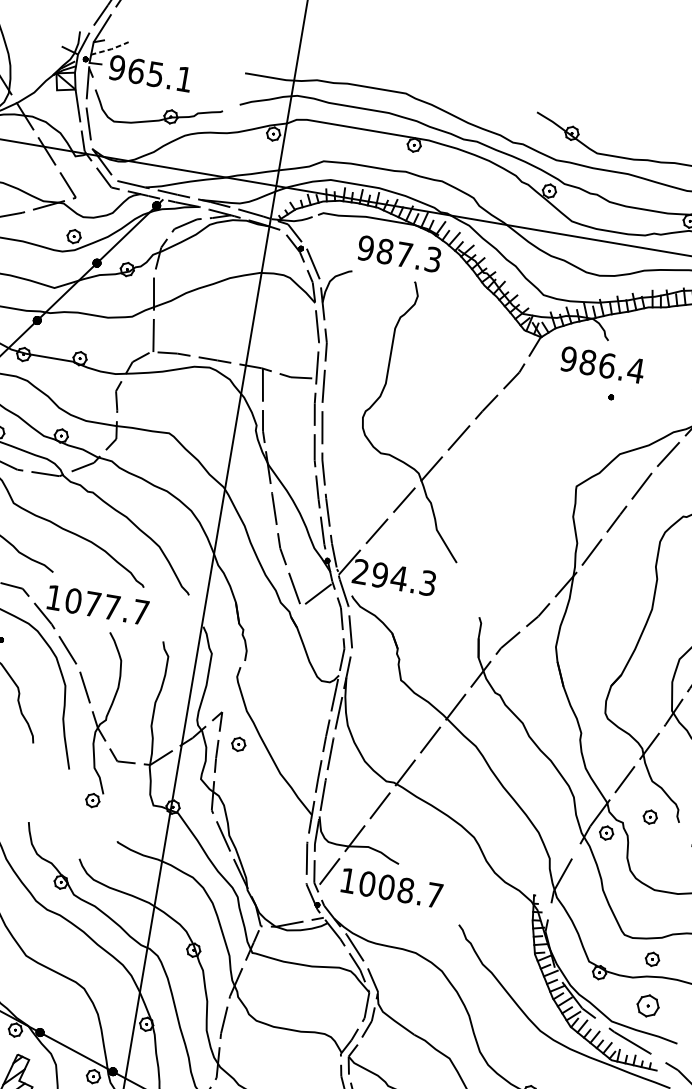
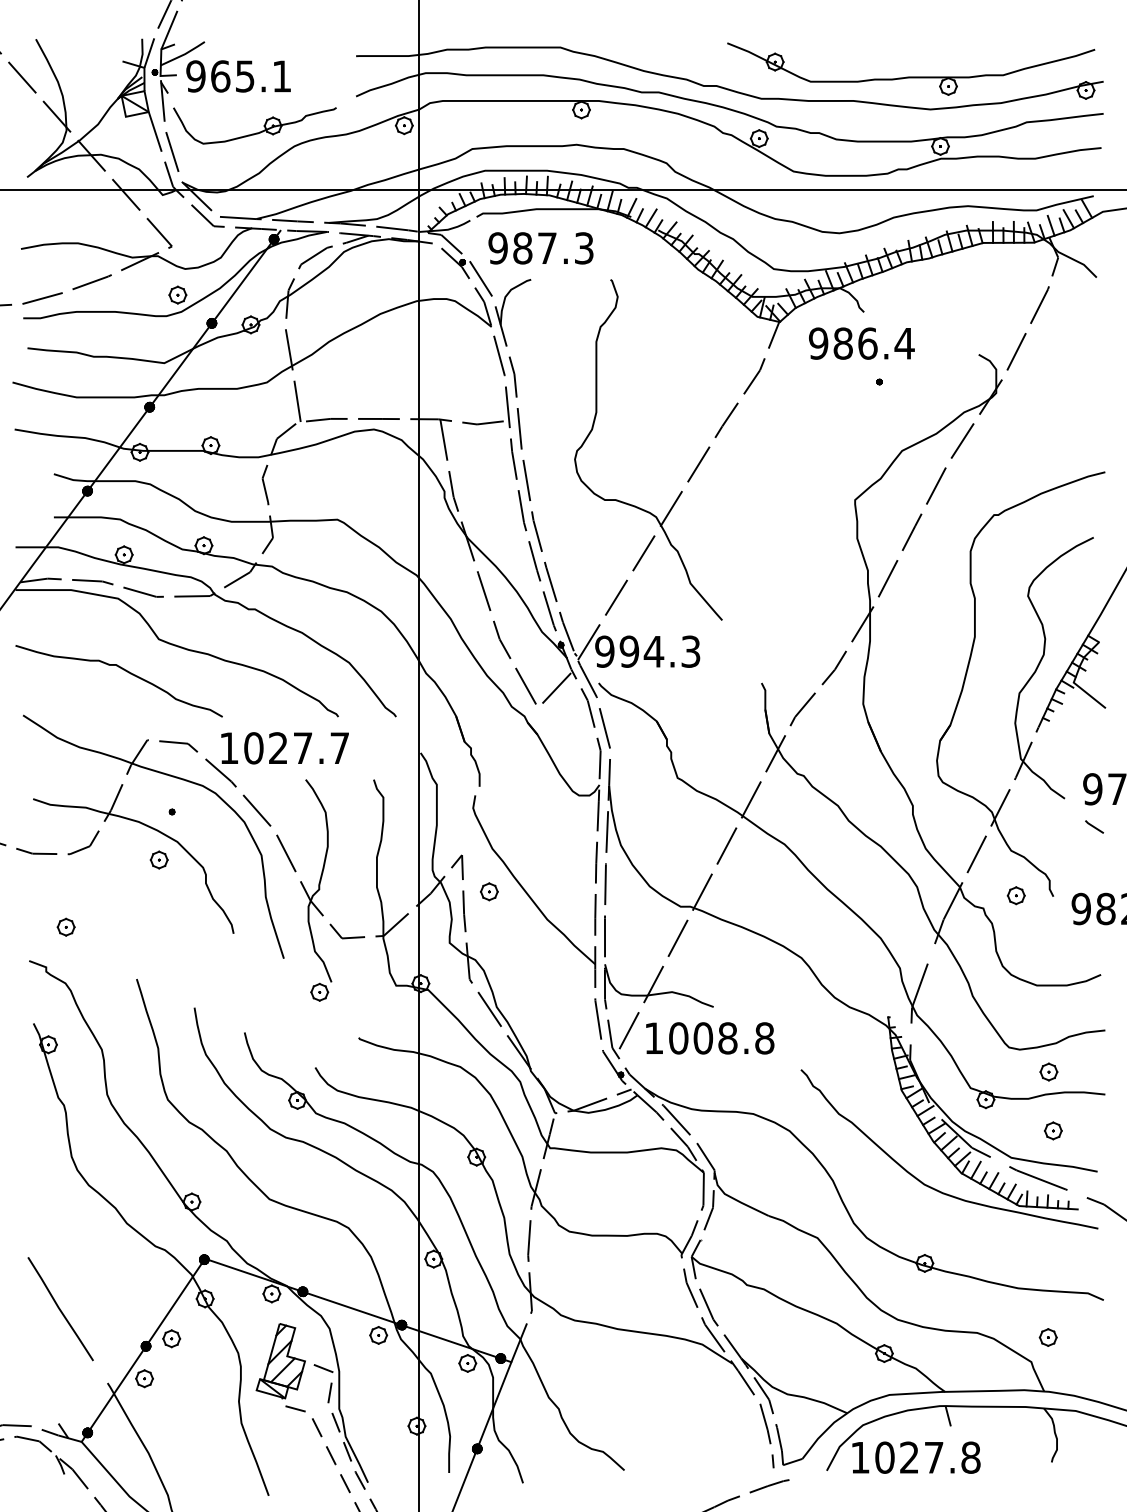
line: (111, 49) -> (184, 54), dashed -> solid
text: (399, 254) -> (540, 248), moved
text: (360, 571) -> (604, 651), 294.3 -> 994.3
text: (92, 603) -> (278, 747), 1077.7 -> 1027.7
part: (605, 832) -> (964, 924), removed
text: (434, 895) -> (764, 1038), 1008.7 -> 1008.8
part: (648, 1005) -> (1053, 1130), size x0.62

